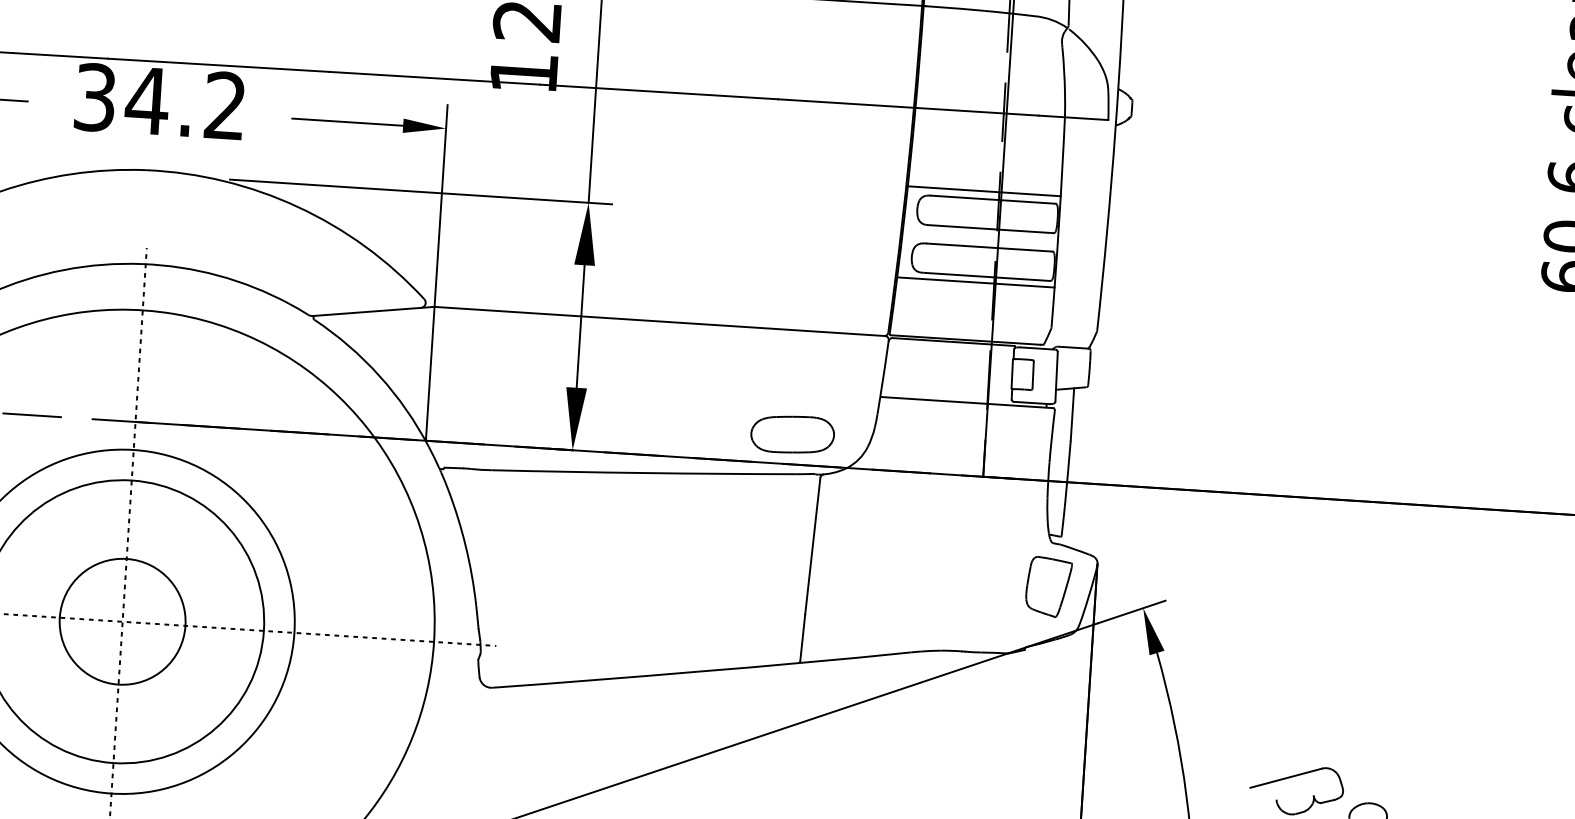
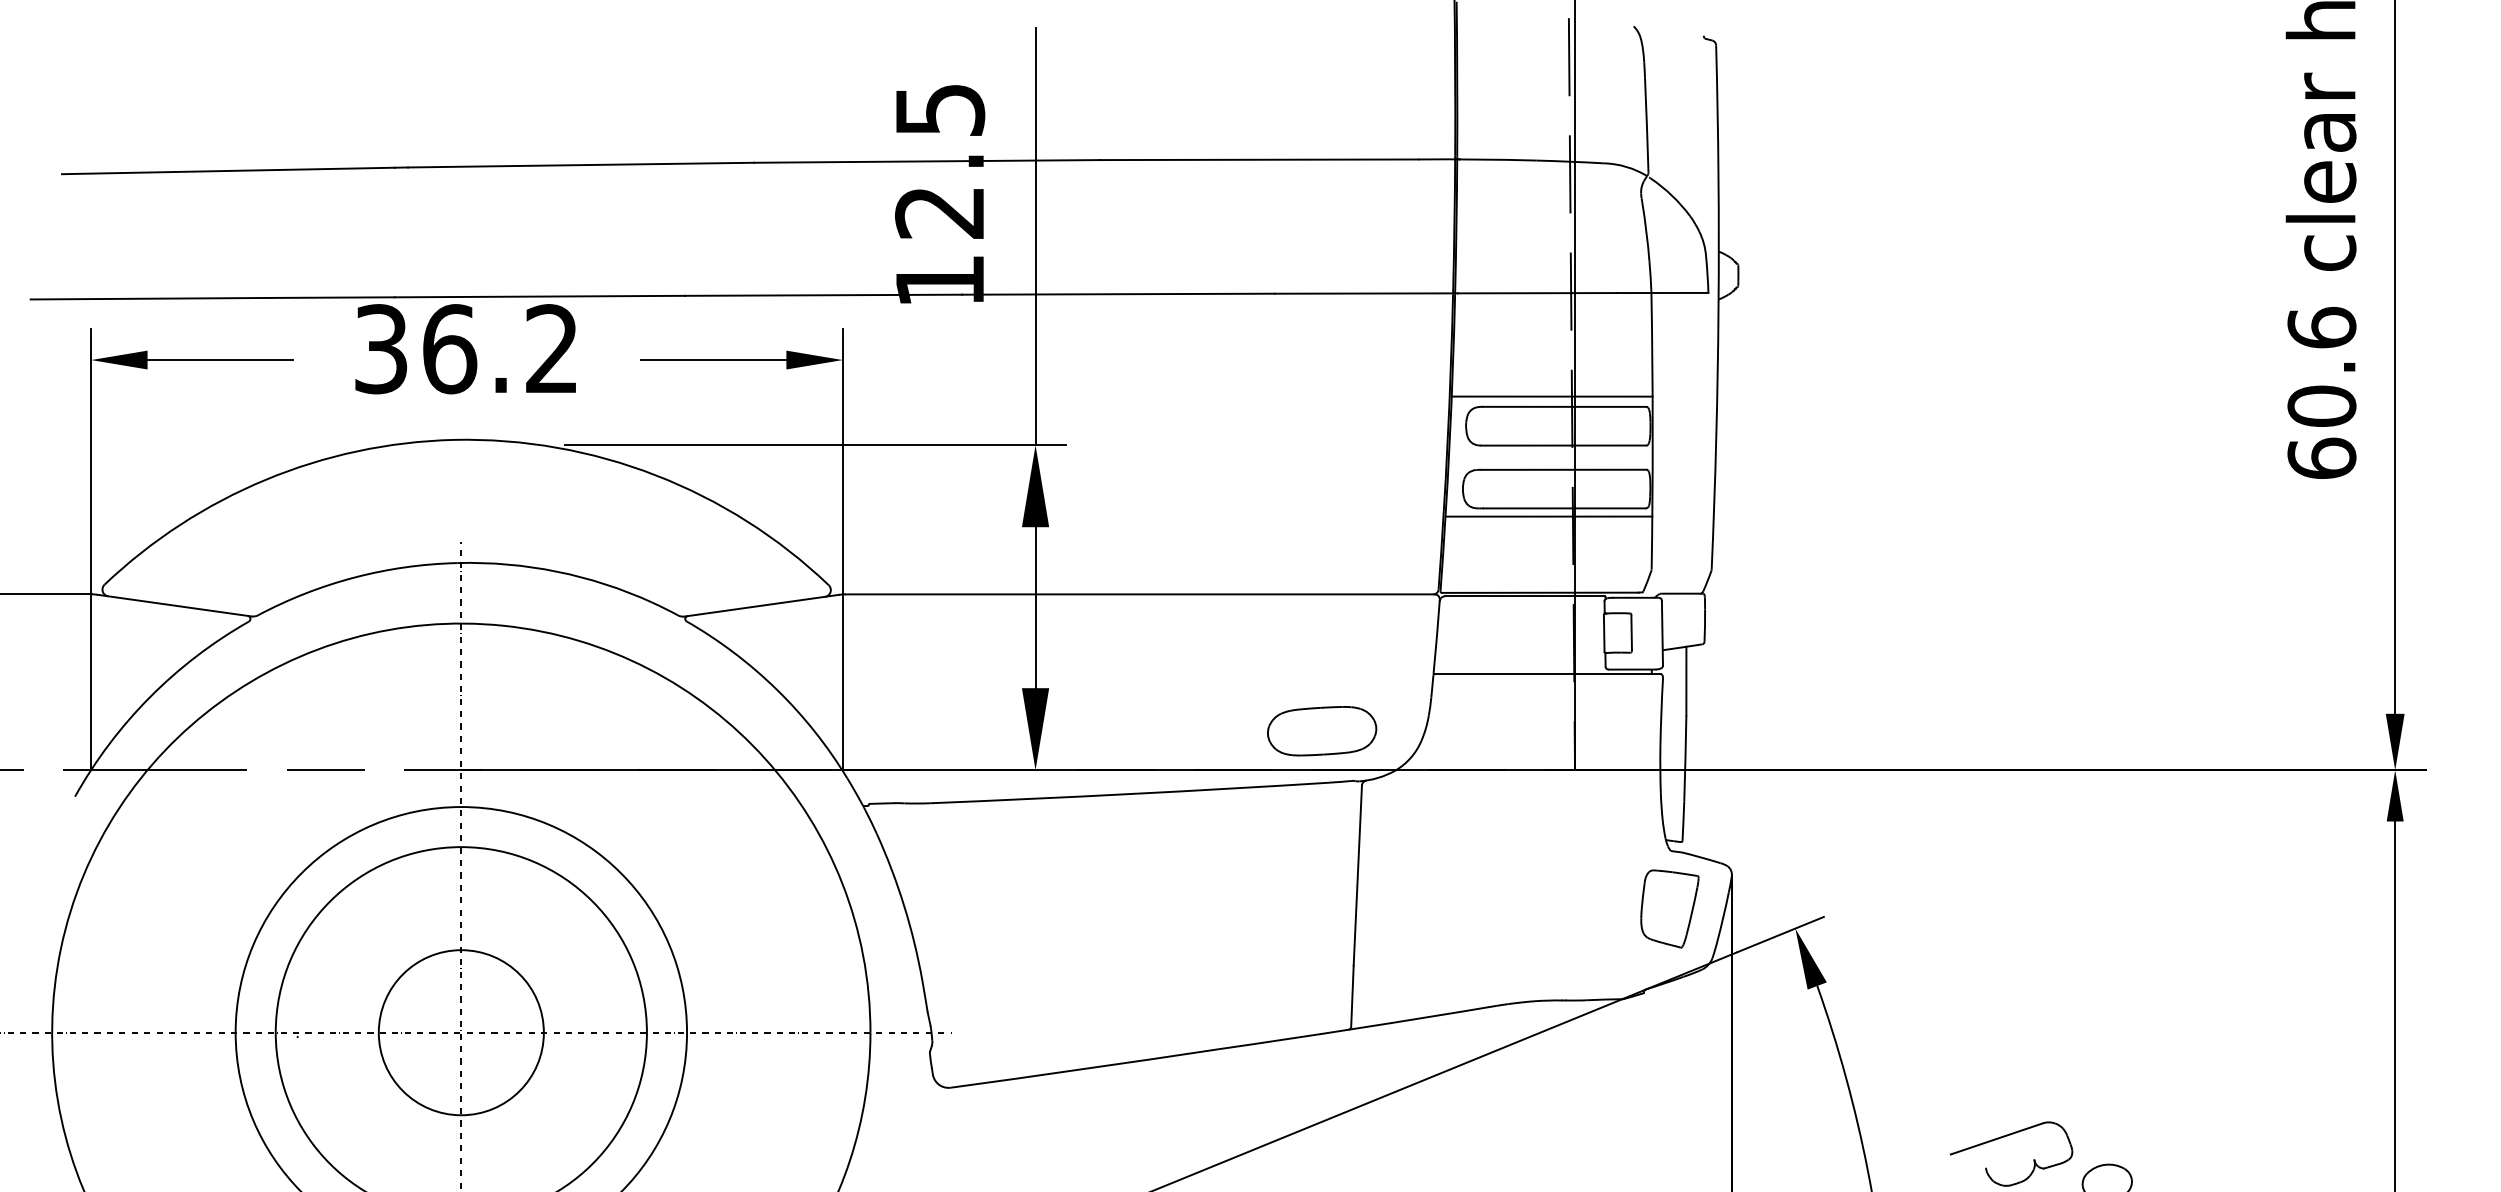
text: (147, 101) -> (449, 349), 34.2 -> 36.2

